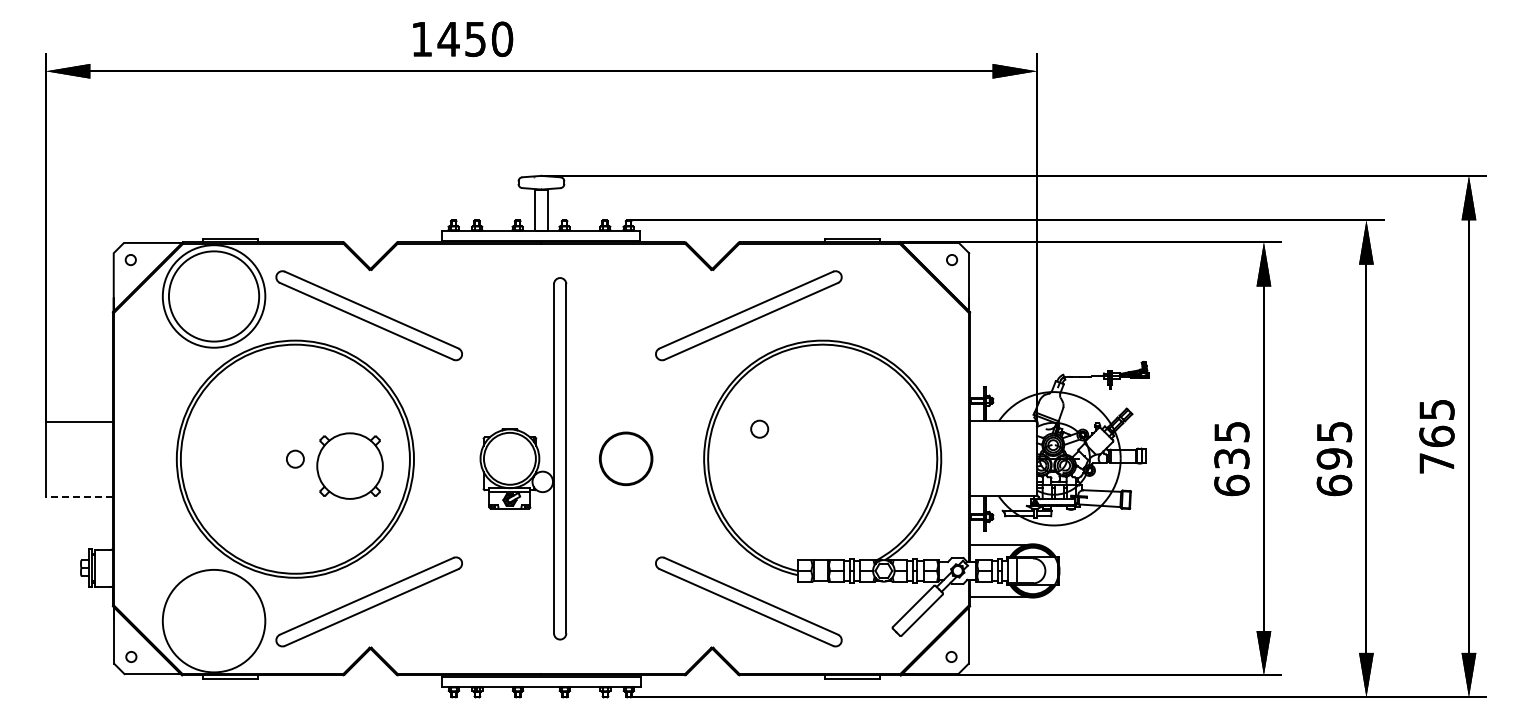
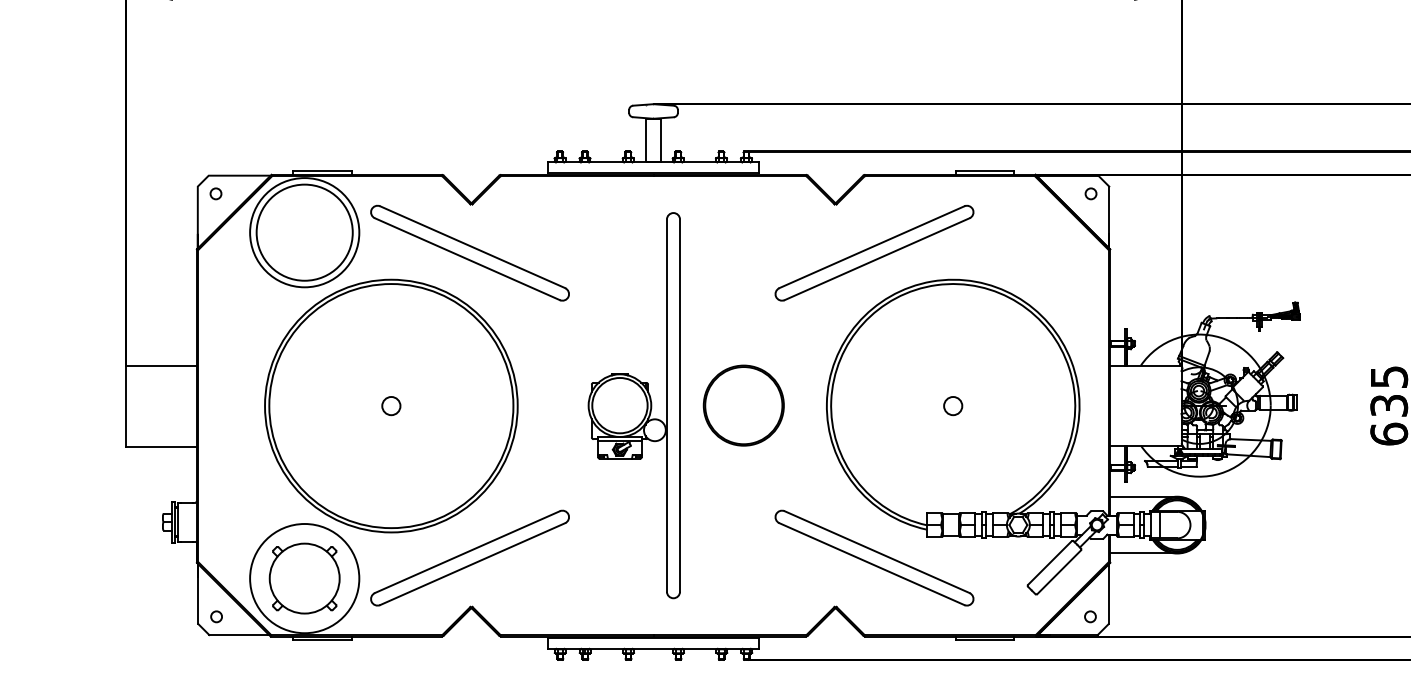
circle: (759, 428) -> (952, 405), moved
part: (625, 458) -> (743, 405), size x1.43
part: (349, 465) -> (304, 577), moved
line: (78, 497) -> (160, 446), dashed -> solid

